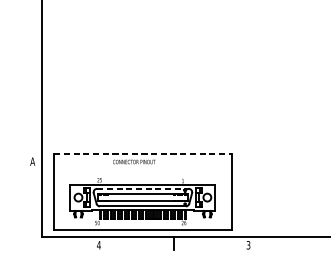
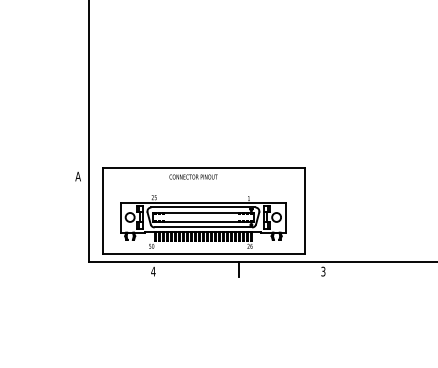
line: (143, 154) -> (203, 168), dashed -> solid
line: (143, 188) -> (203, 207), dashed -> solid

